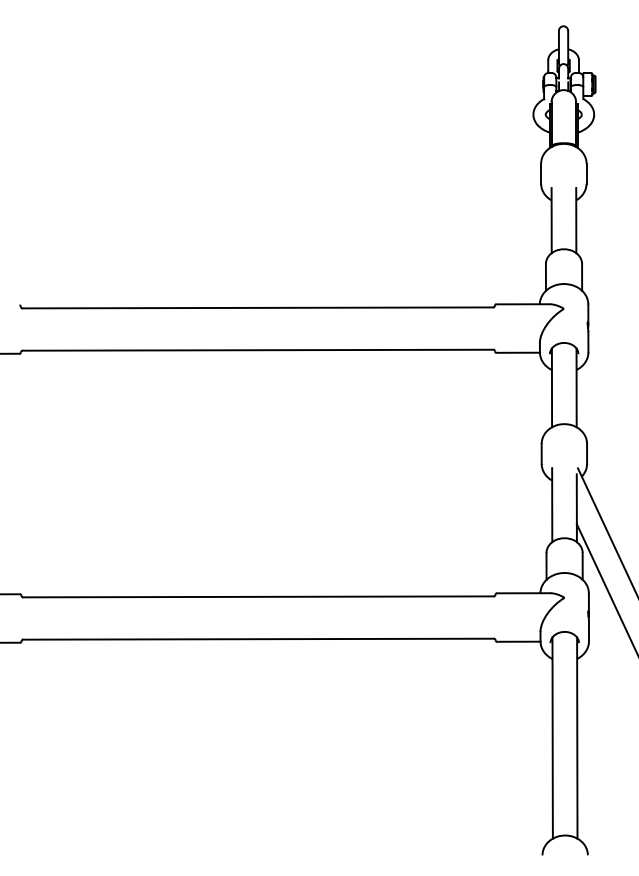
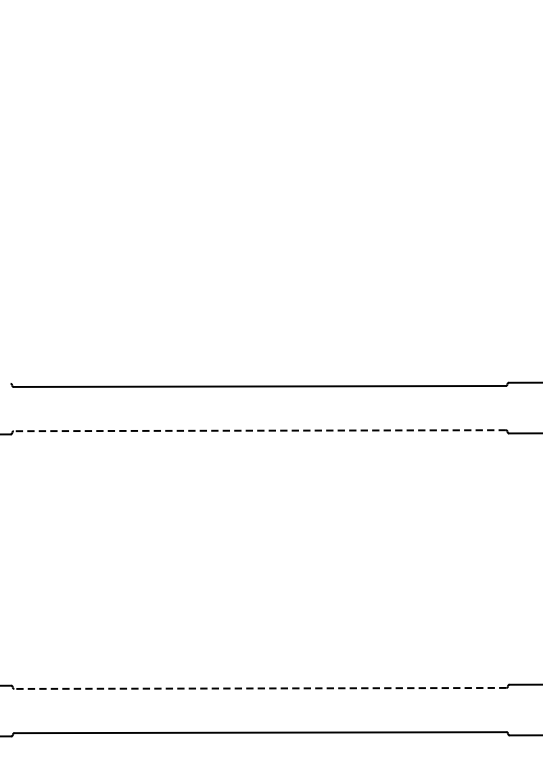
line: (257, 350) -> (259, 430), solid -> dashed
line: (257, 596) -> (259, 688), solid -> dashed

